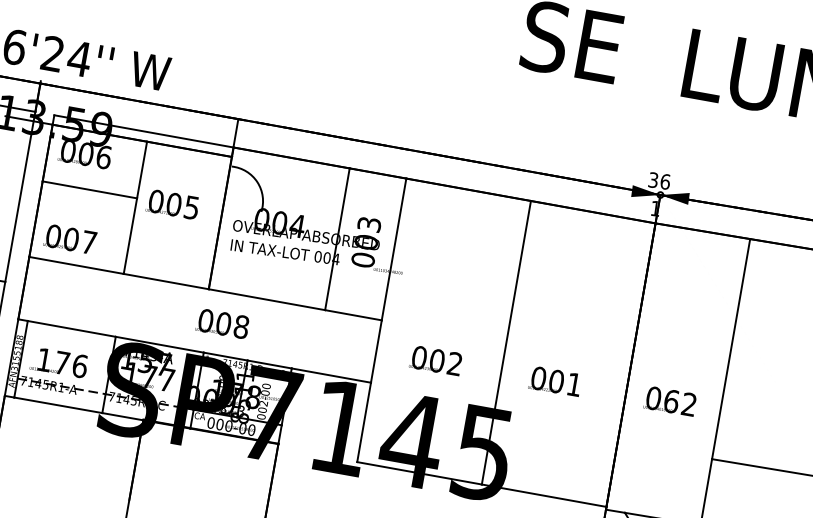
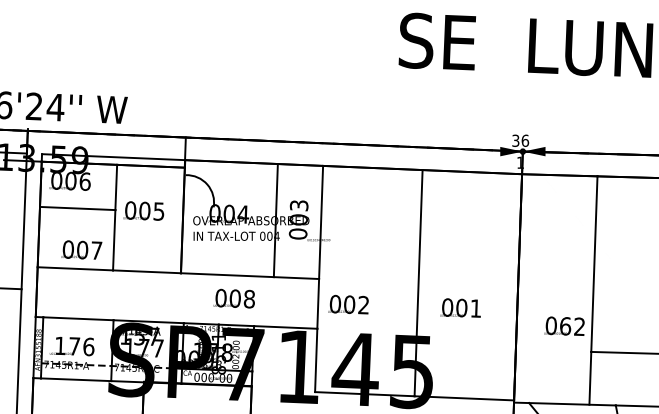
text: (70, 238) -> (81, 249), moved
text: (221, 323) -> (233, 298), moved
text: (435, 360) -> (348, 304), moved
text: (670, 400) -> (564, 325), moved

